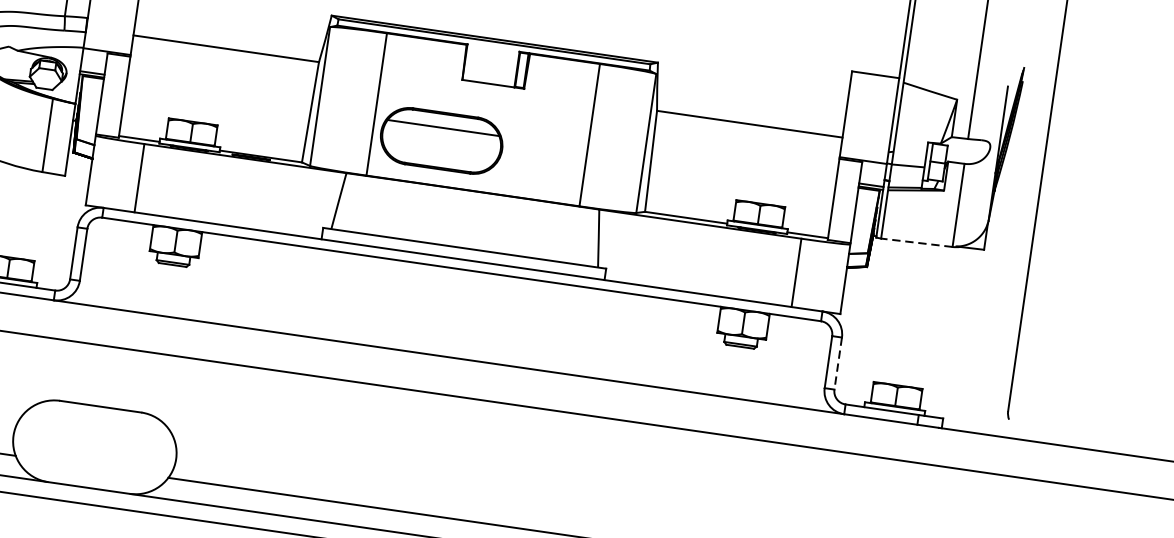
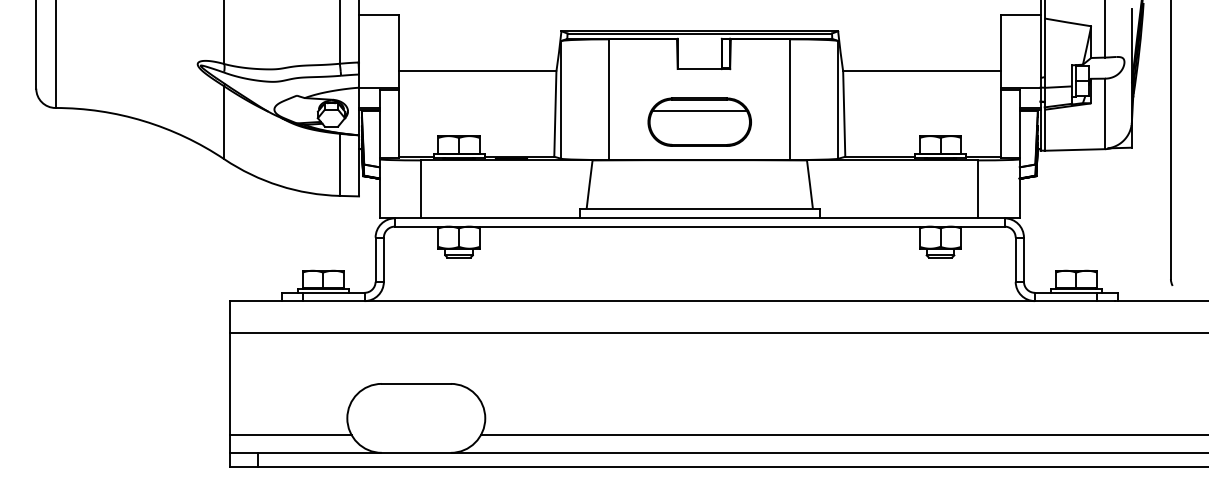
part: (441, 140) -> (699, 121), moved
line: (916, 242) -> (1074, 149), dashed -> solid
line: (837, 364) -> (1023, 260), dashed -> solid

